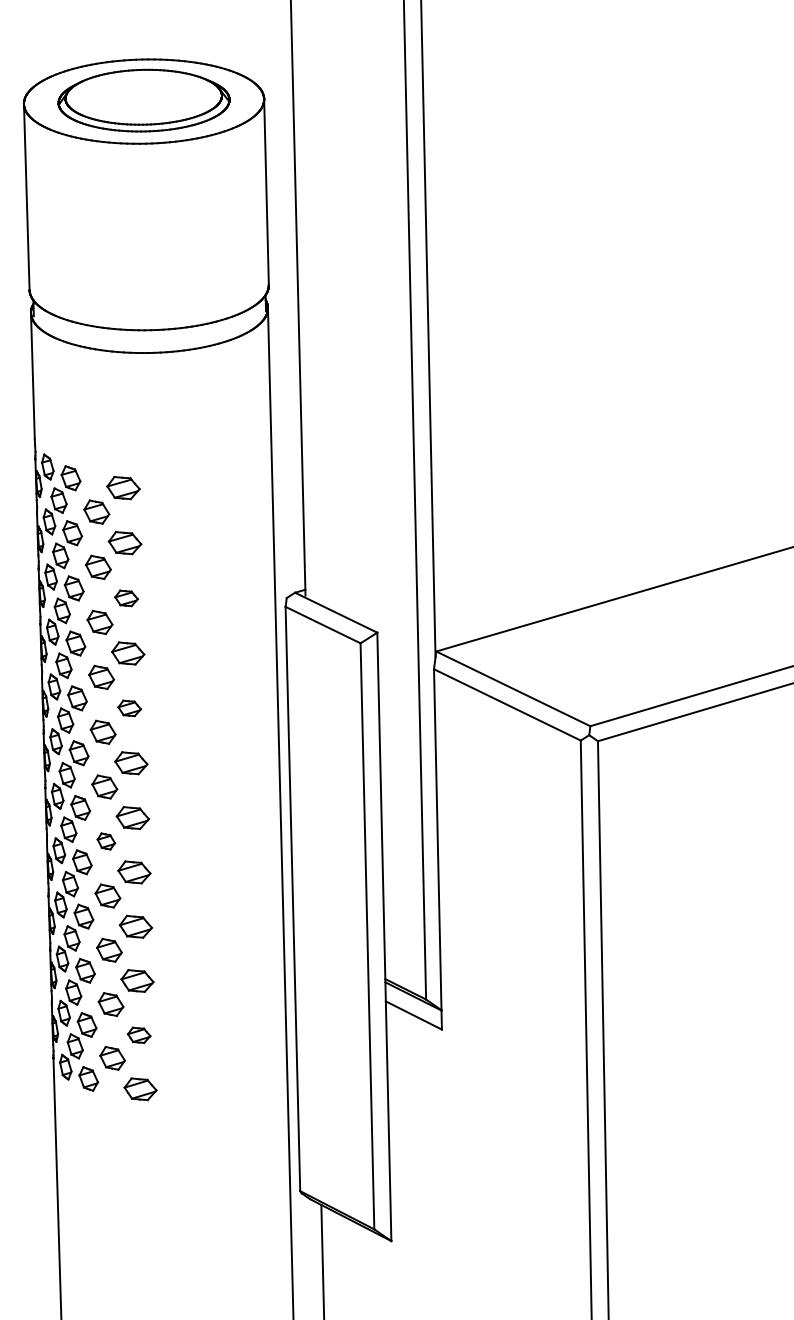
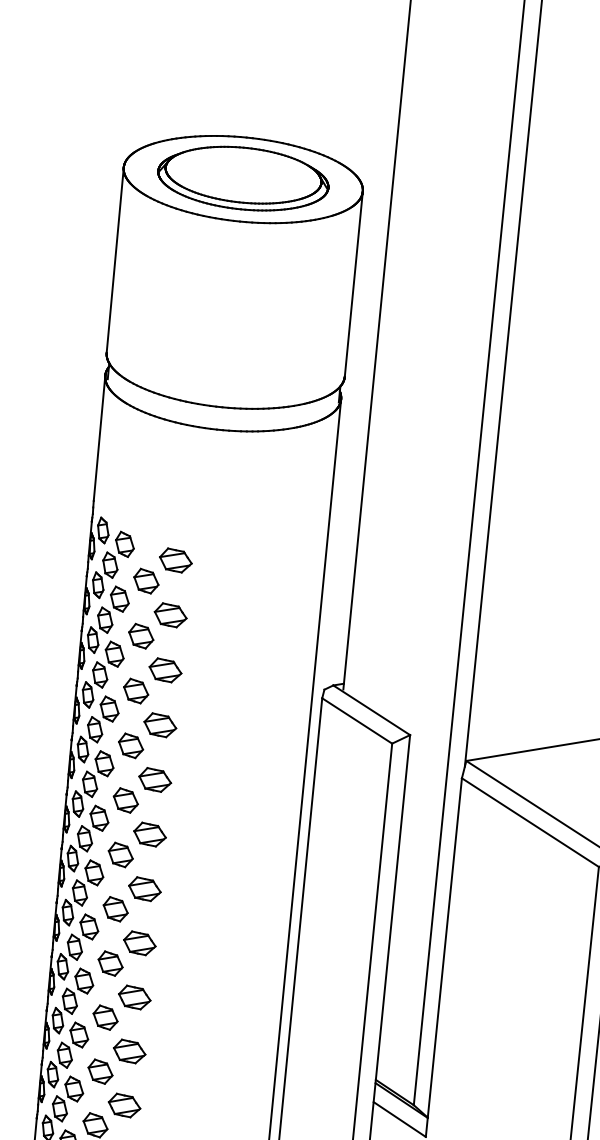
part: (126, 598) -> (165, 670), size x1.43
part: (129, 708) -> (154, 780), size x1.43
part: (106, 841) -> (115, 909), size x1.43
part: (139, 1035) -> (124, 1105), size x1.43

